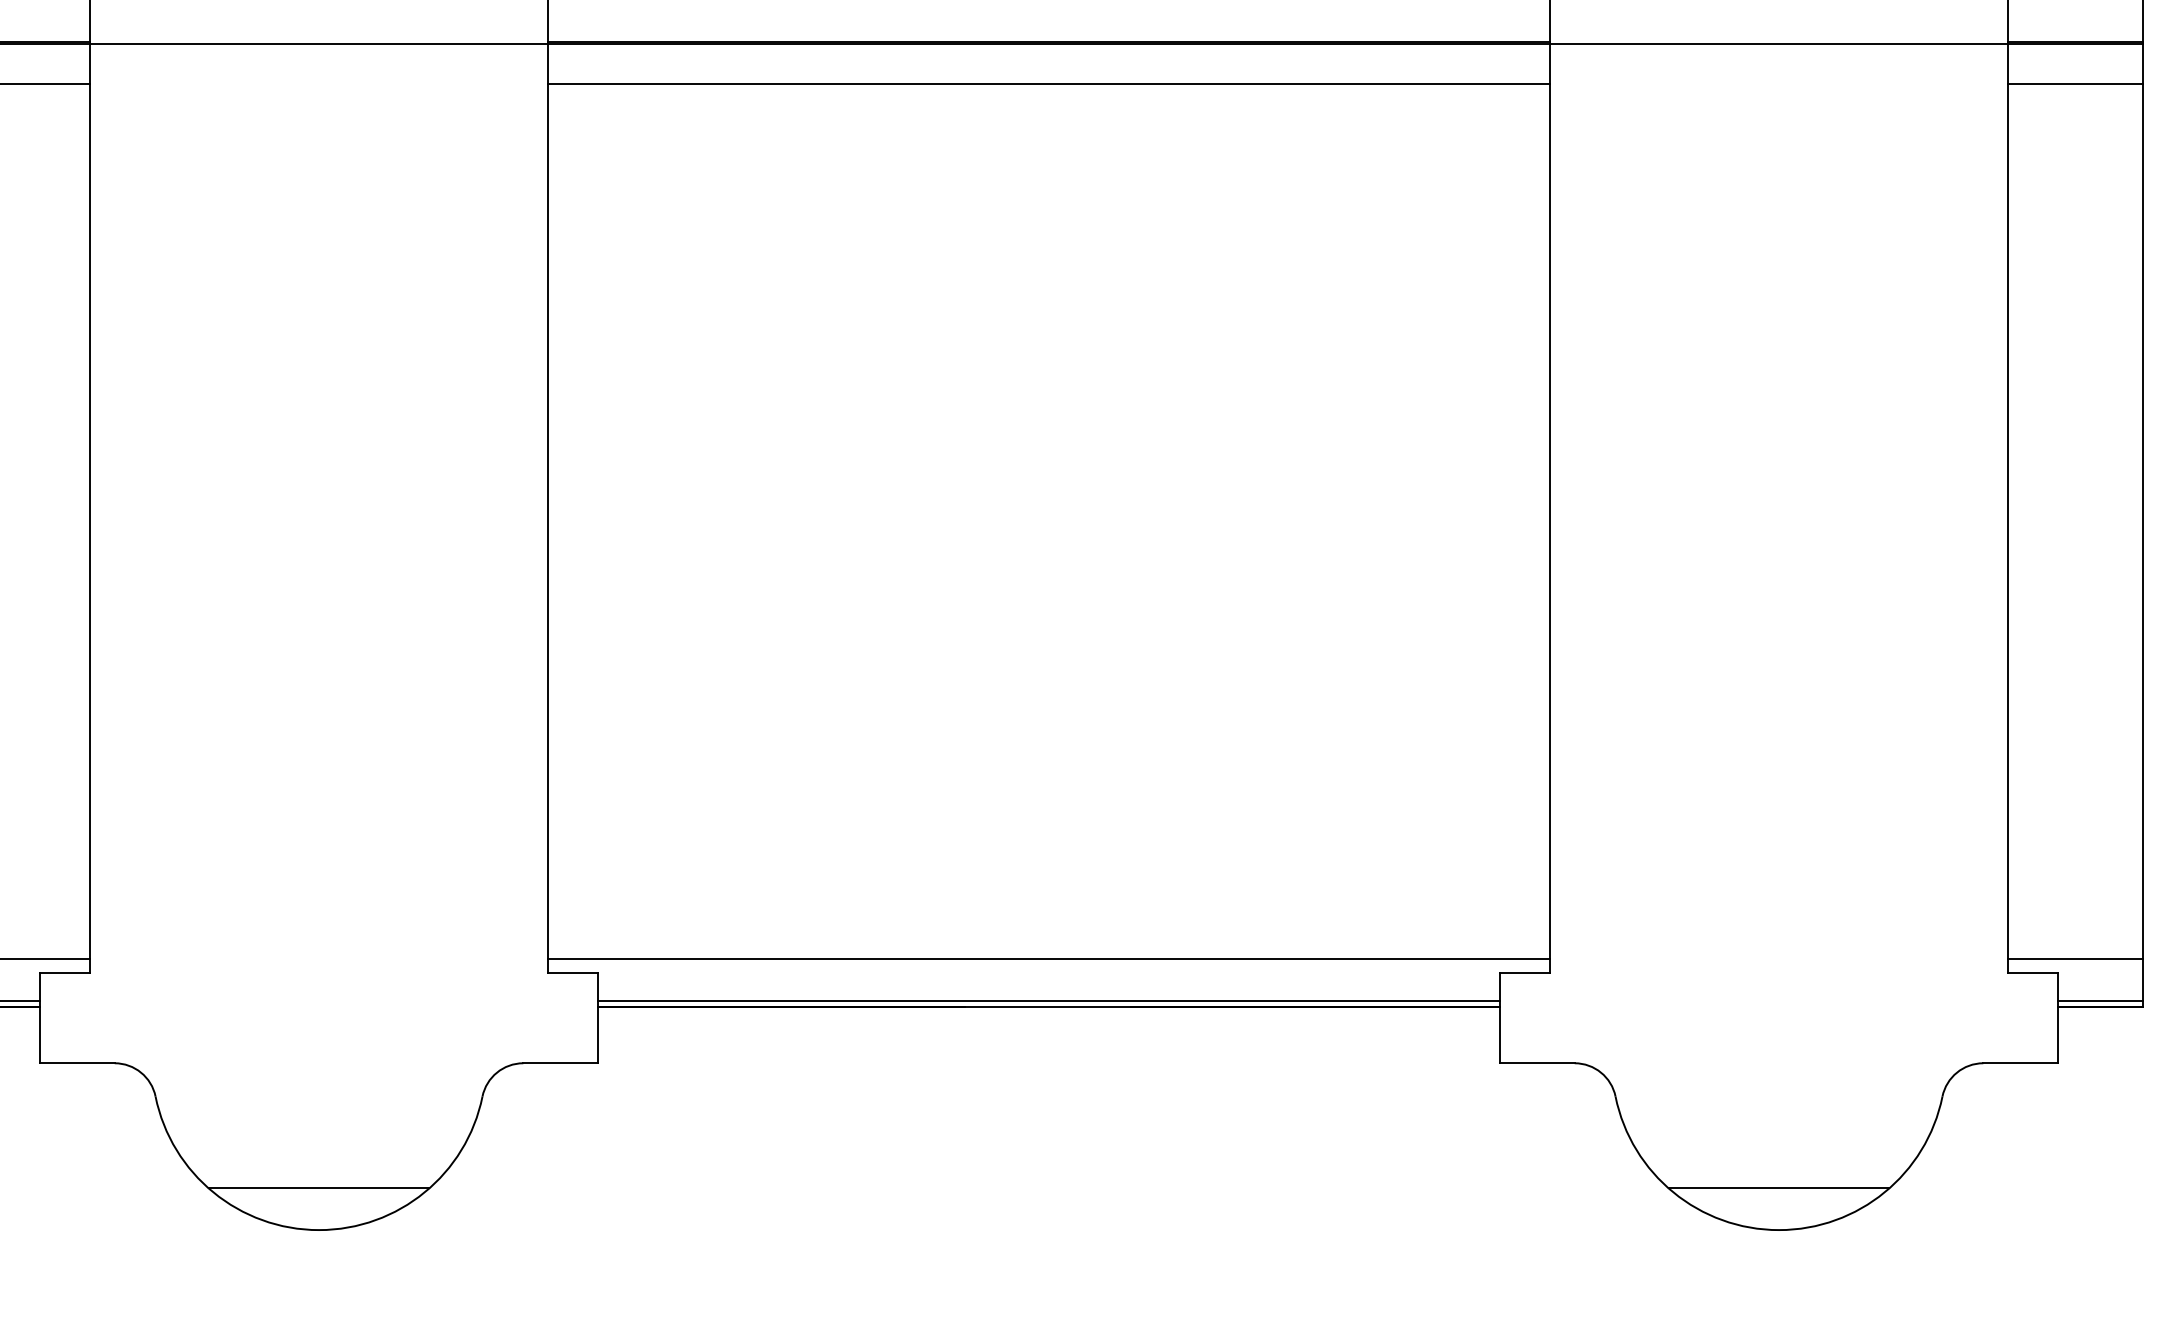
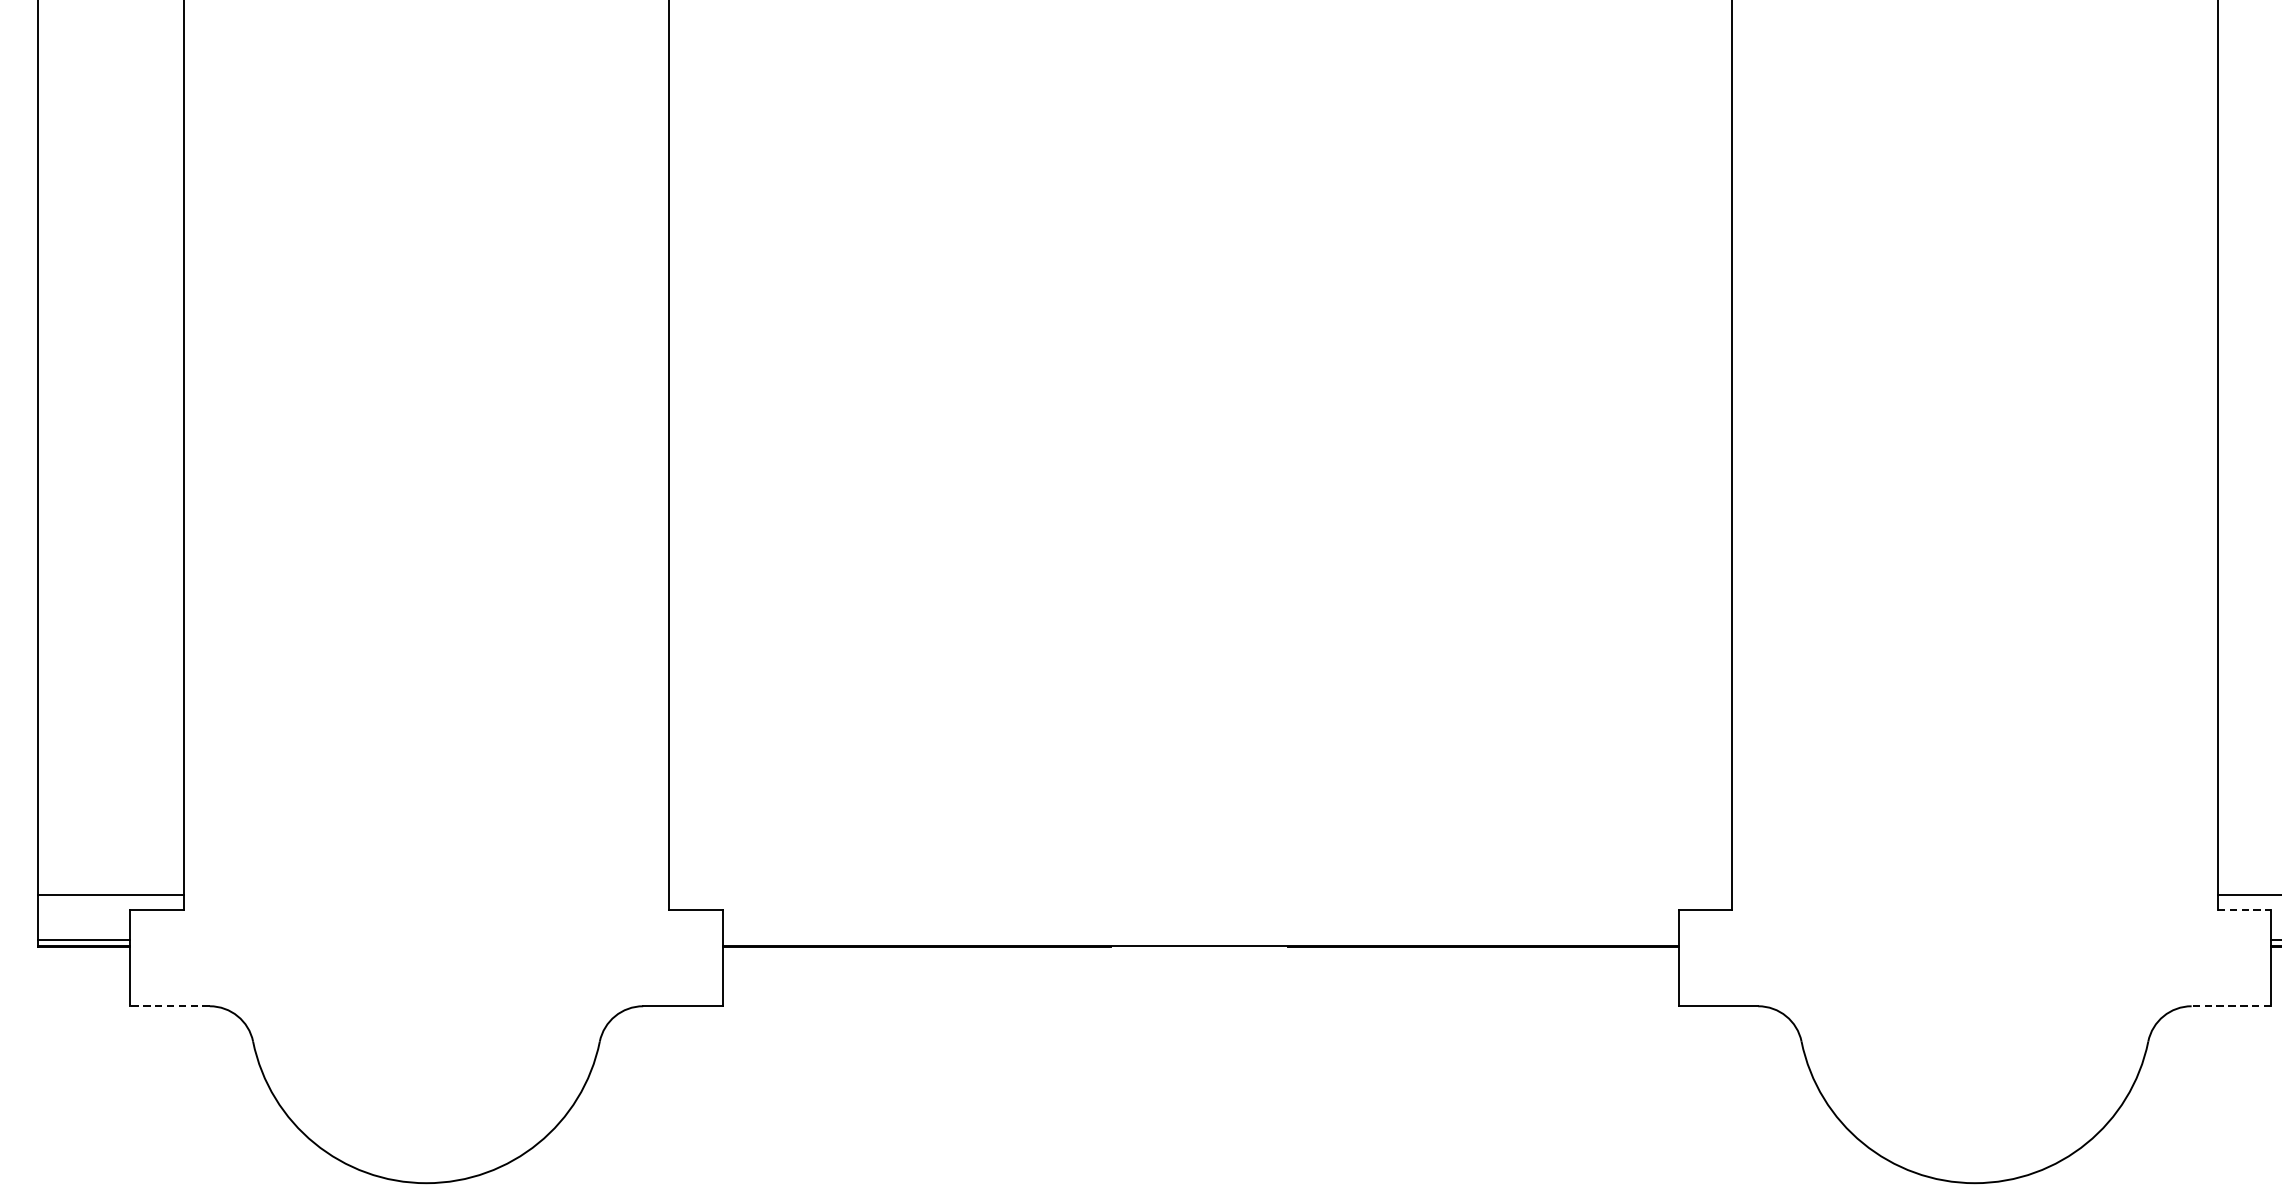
line: (1048, 958) -> (1200, 895), removed
line: (2033, 972) -> (2244, 909), solid -> dashed
line: (1048, 1000) -> (1200, 939), removed
line: (77, 1063) -> (170, 1006), solid -> dashed
line: (2020, 1063) -> (2231, 1006), solid -> dashed
line: (318, 1188) -> (425, 1139), removed
line: (1778, 1188) -> (1974, 1139), removed

